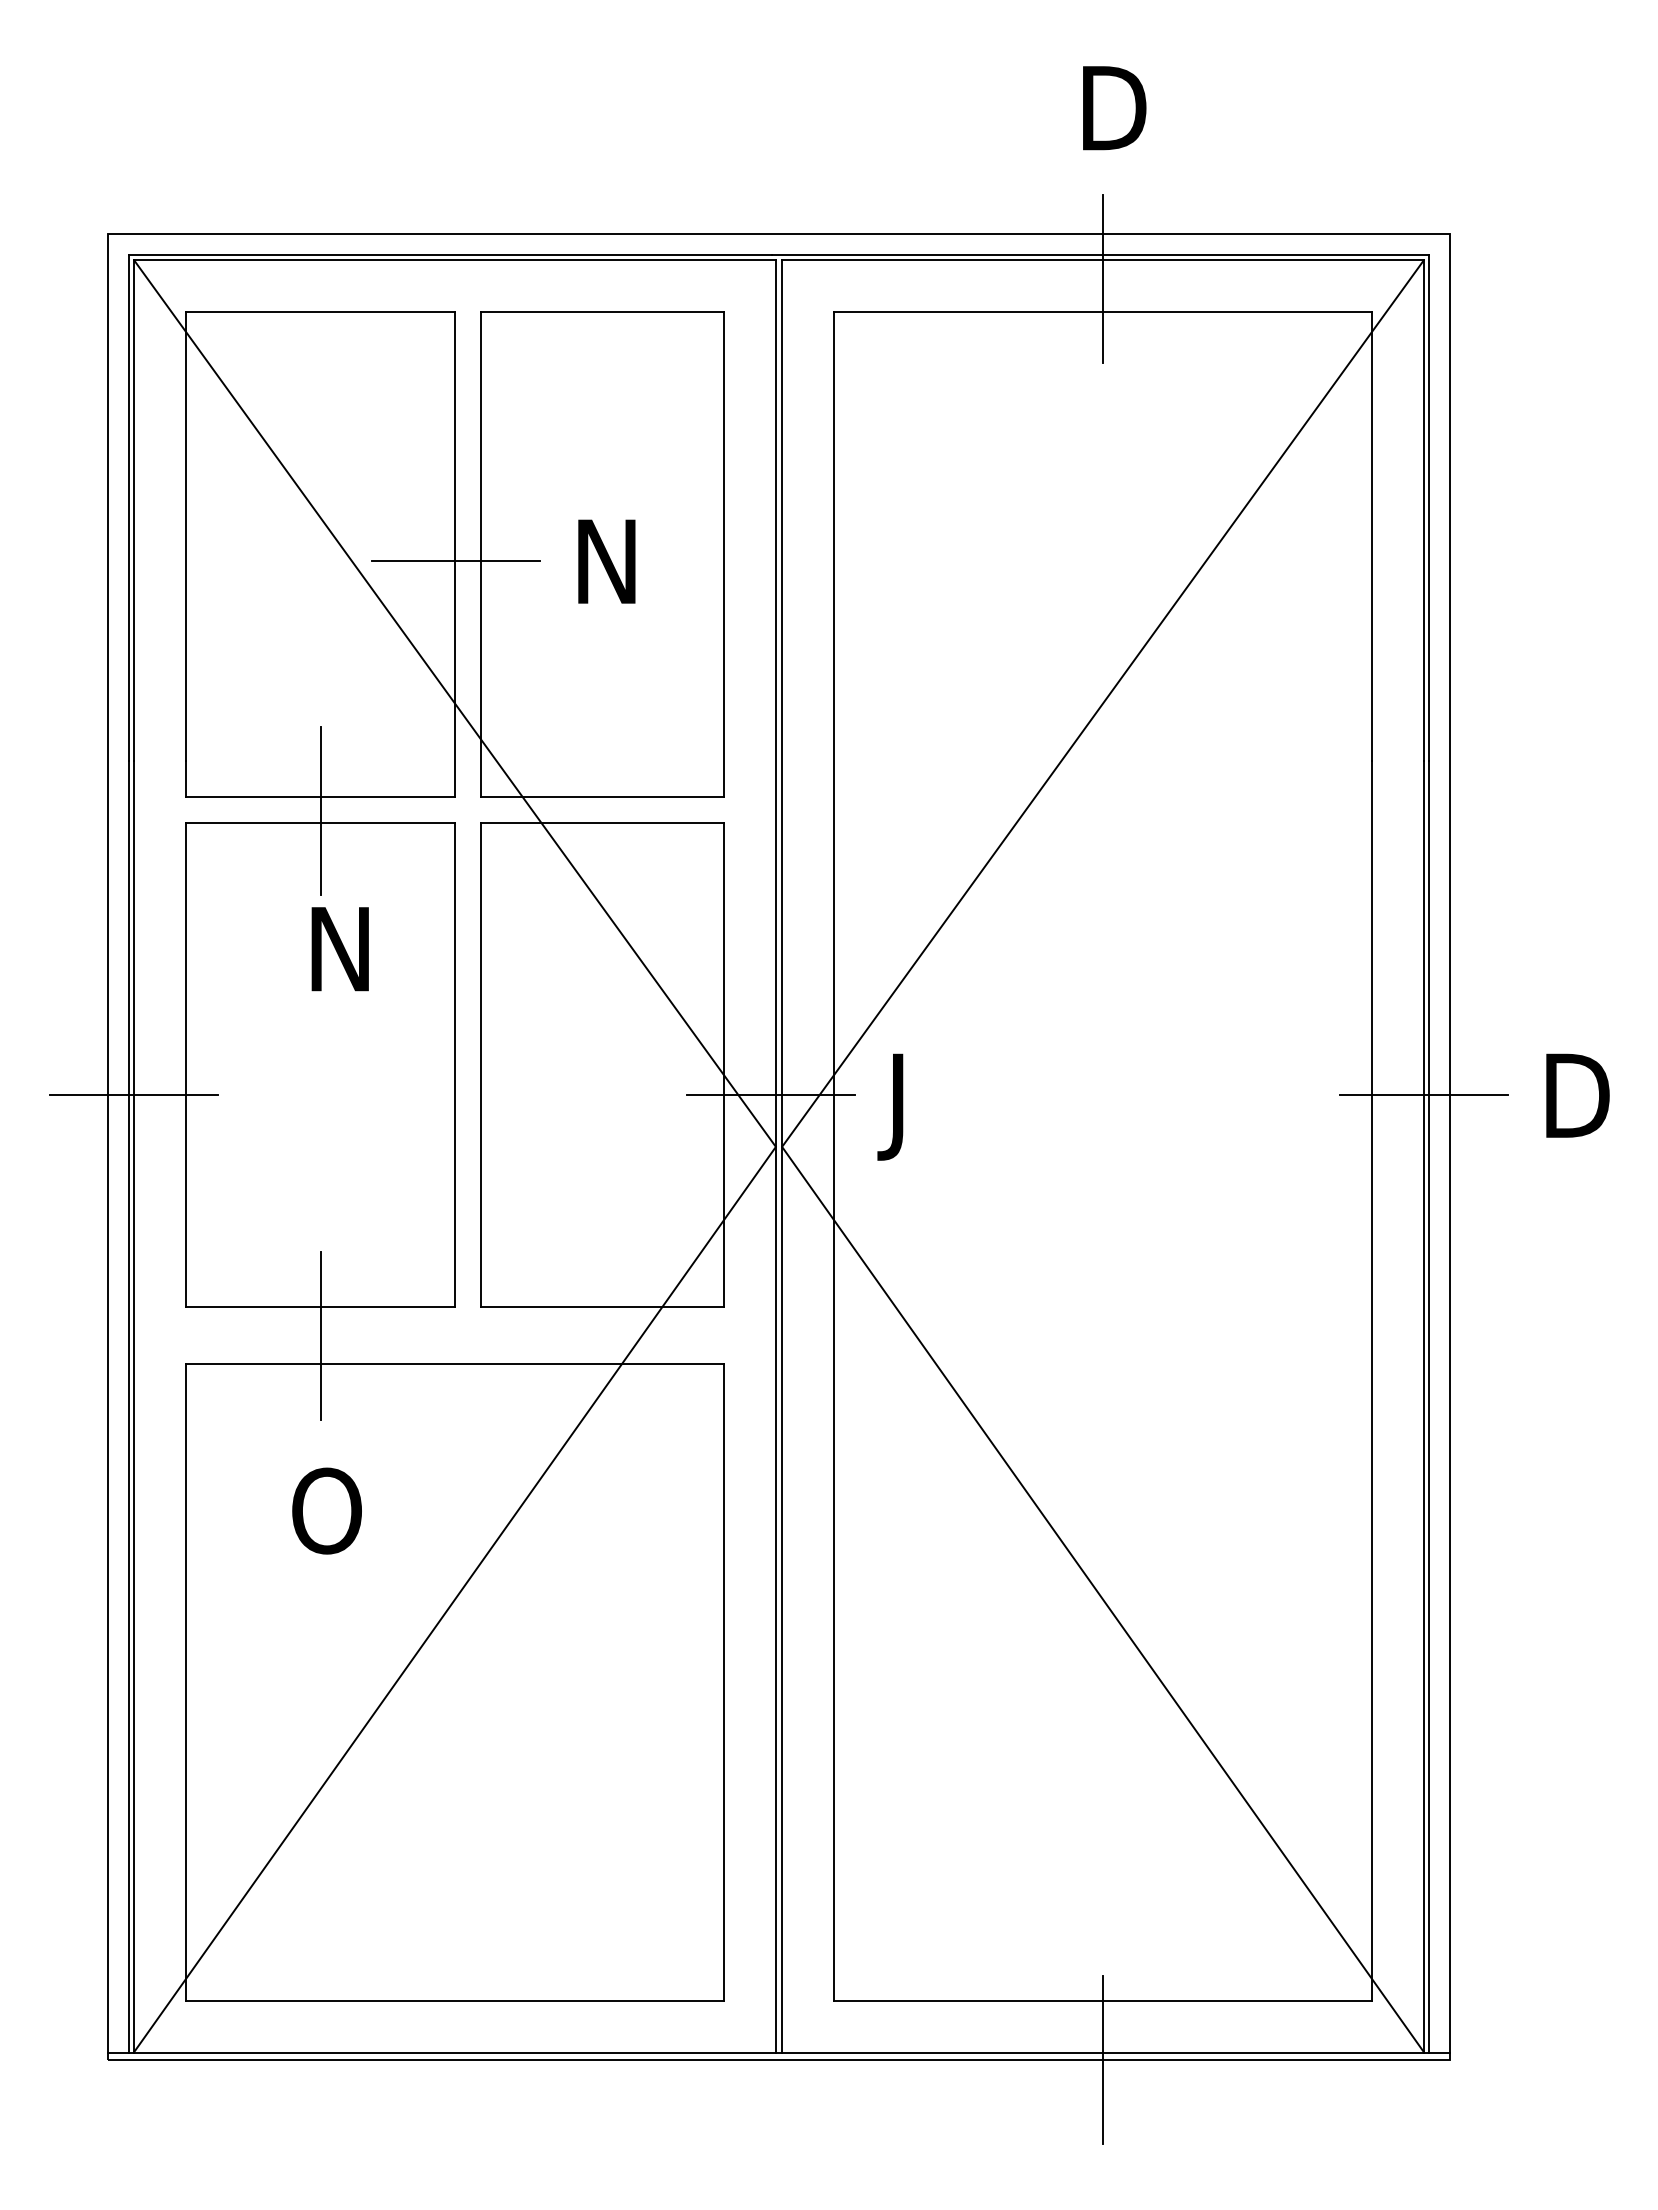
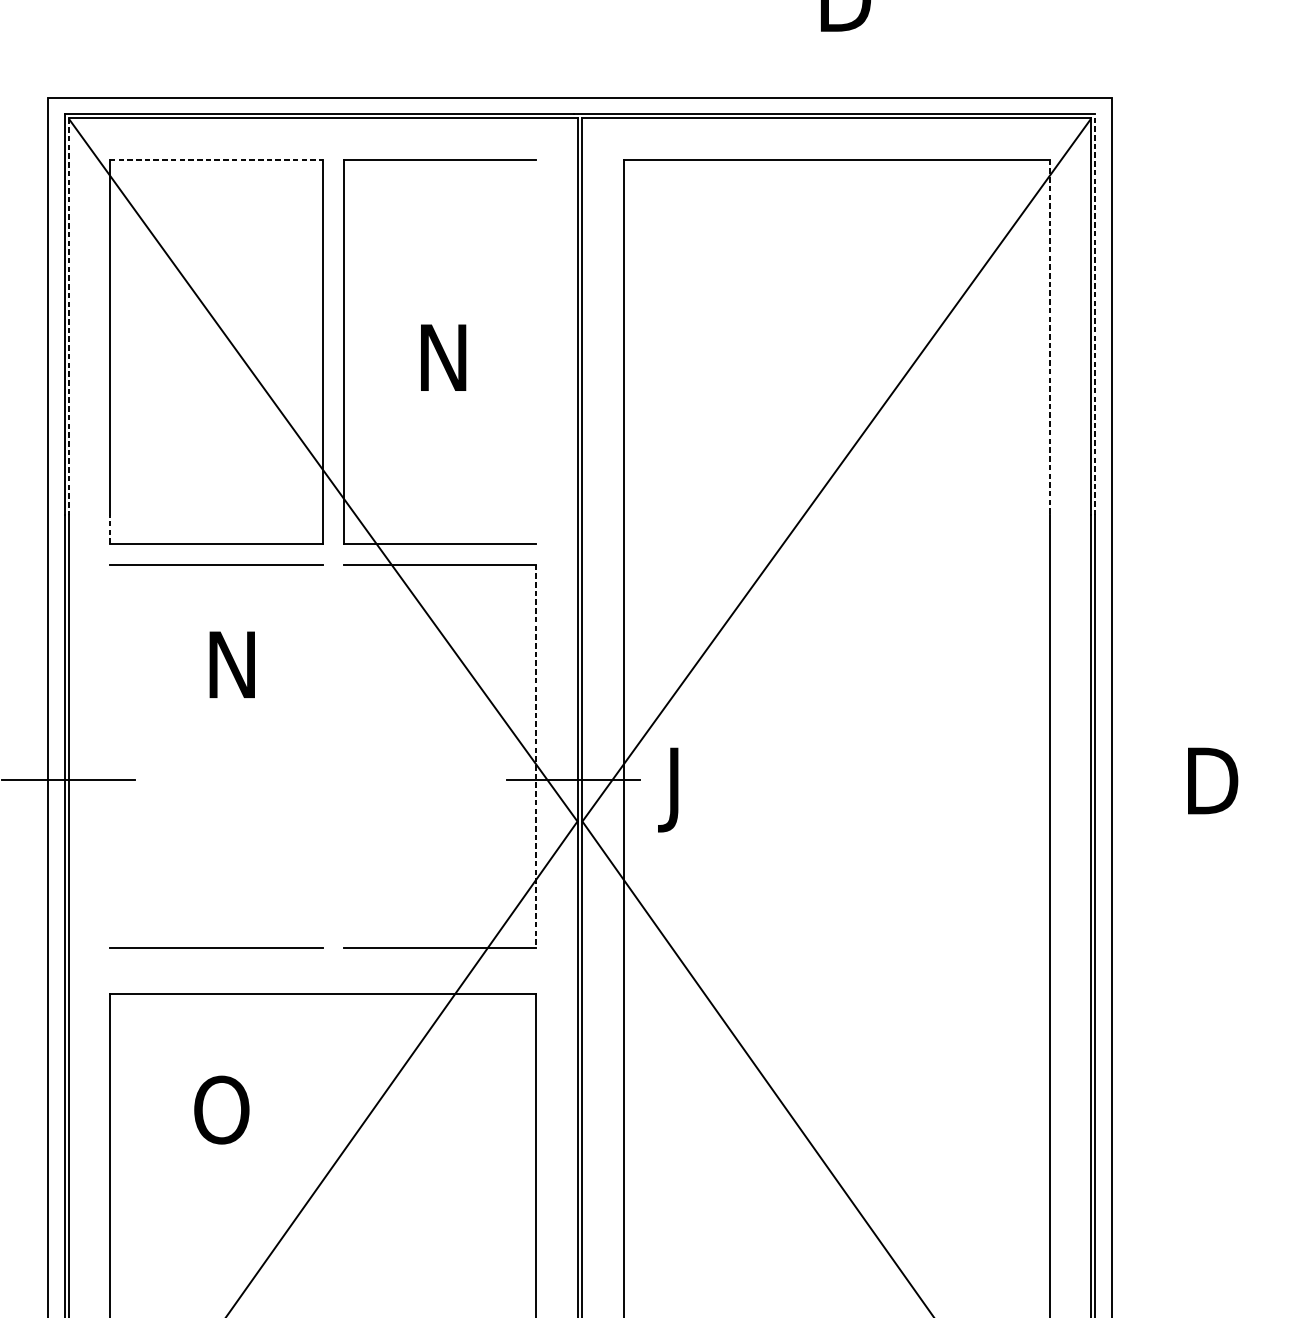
line: (1103, 279) -> (837, 134), removed
line: (320, 311) -> (216, 159), solid -> dashed
line: (1429, 507) -> (1095, 314), solid -> dashed
line: (133, 510) -> (68, 317), solid -> dashed
line: (1372, 536) -> (1050, 337), solid -> dashed
line: (723, 553) -> (535, 351), removed
line: (456, 560) -> (324, 356), removed
line: (185, 778) -> (109, 529), solid -> dashed
line: (321, 811) -> (217, 555), removed
line: (185, 1064) -> (109, 756), removed
line: (454, 1064) -> (322, 756), removed
line: (480, 1064) -> (343, 756), removed
line: (723, 1065) -> (535, 757), solid -> dashed
line: (1424, 1095) -> (1091, 780), removed
line: (321, 1335) -> (217, 970), removed

